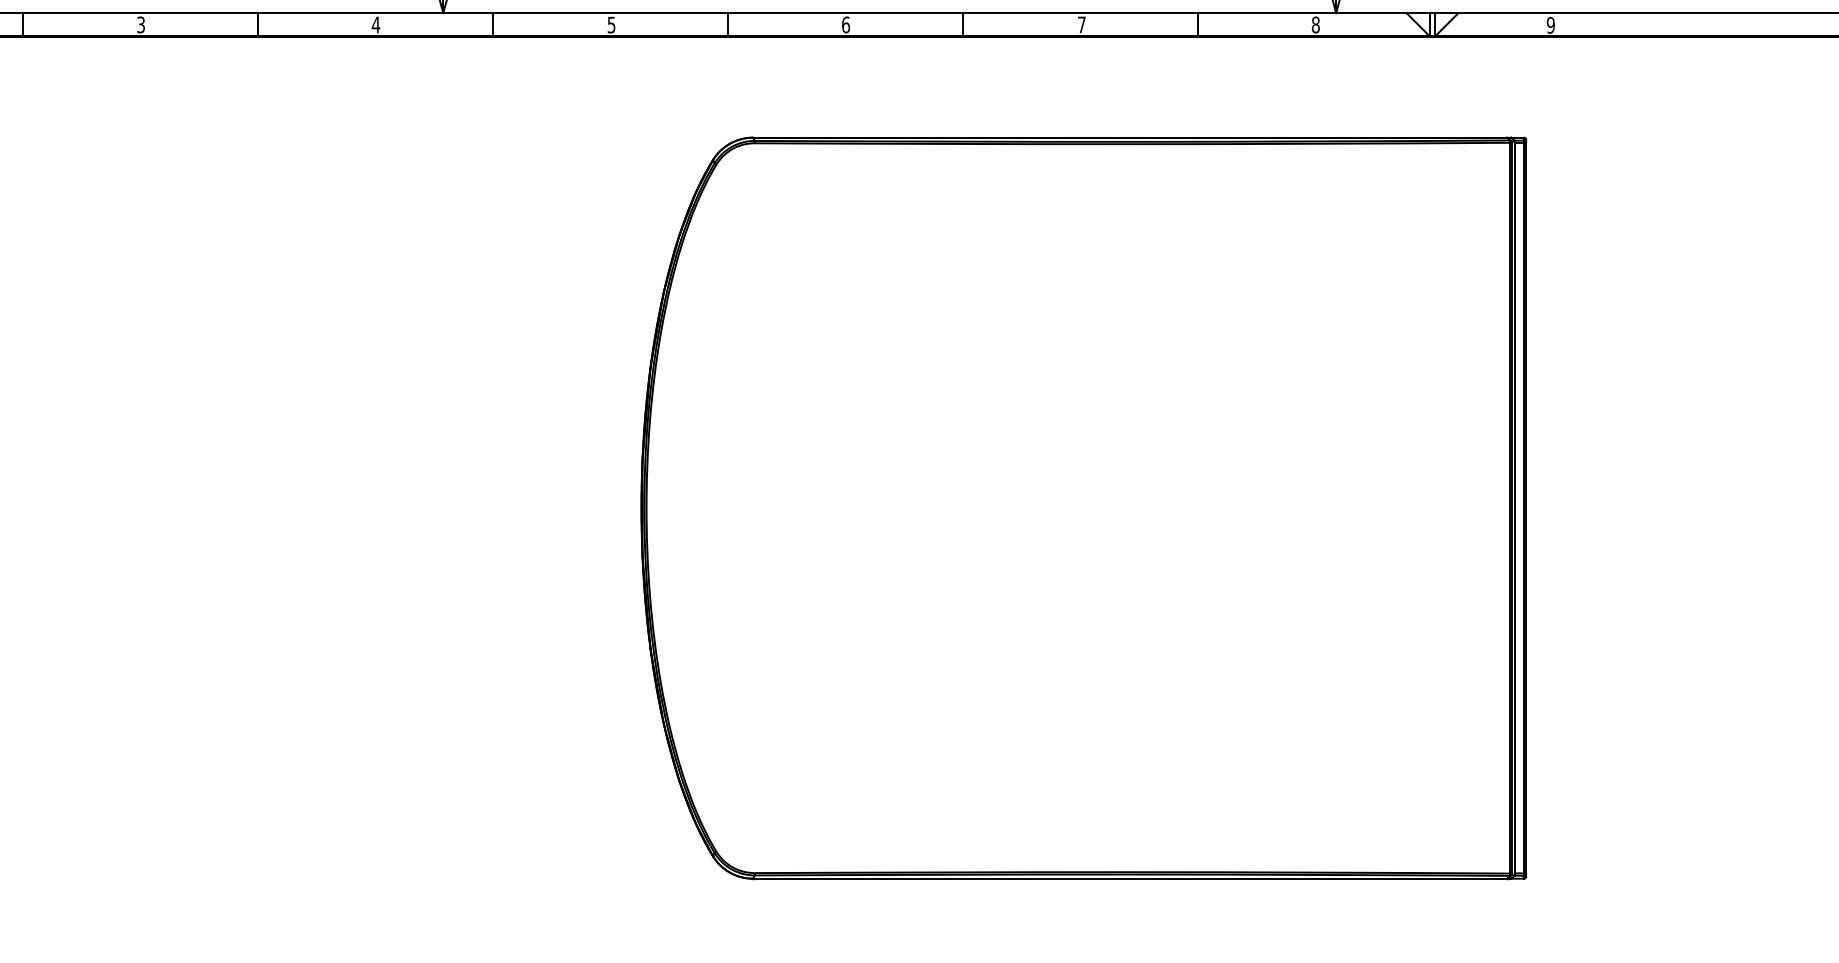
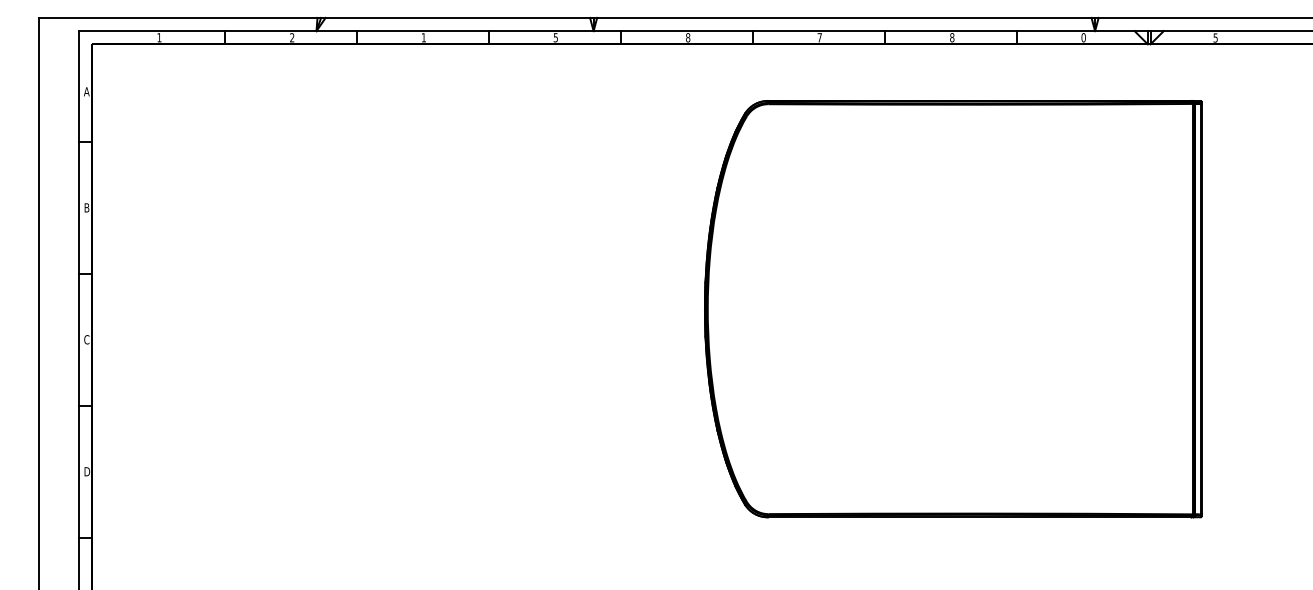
text: (140, 24) -> (423, 37), 3 -> 1
text: (375, 24) -> (555, 37), 4 -> 5
text: (612, 24) -> (688, 37), 5 -> 8
text: (845, 24) -> (819, 37), 6 -> 7
text: (1082, 24) -> (952, 37), 7 -> 8
text: (1315, 24) -> (1083, 37), 8 -> 0
text: (1550, 24) -> (1215, 37), 9 -> 5

